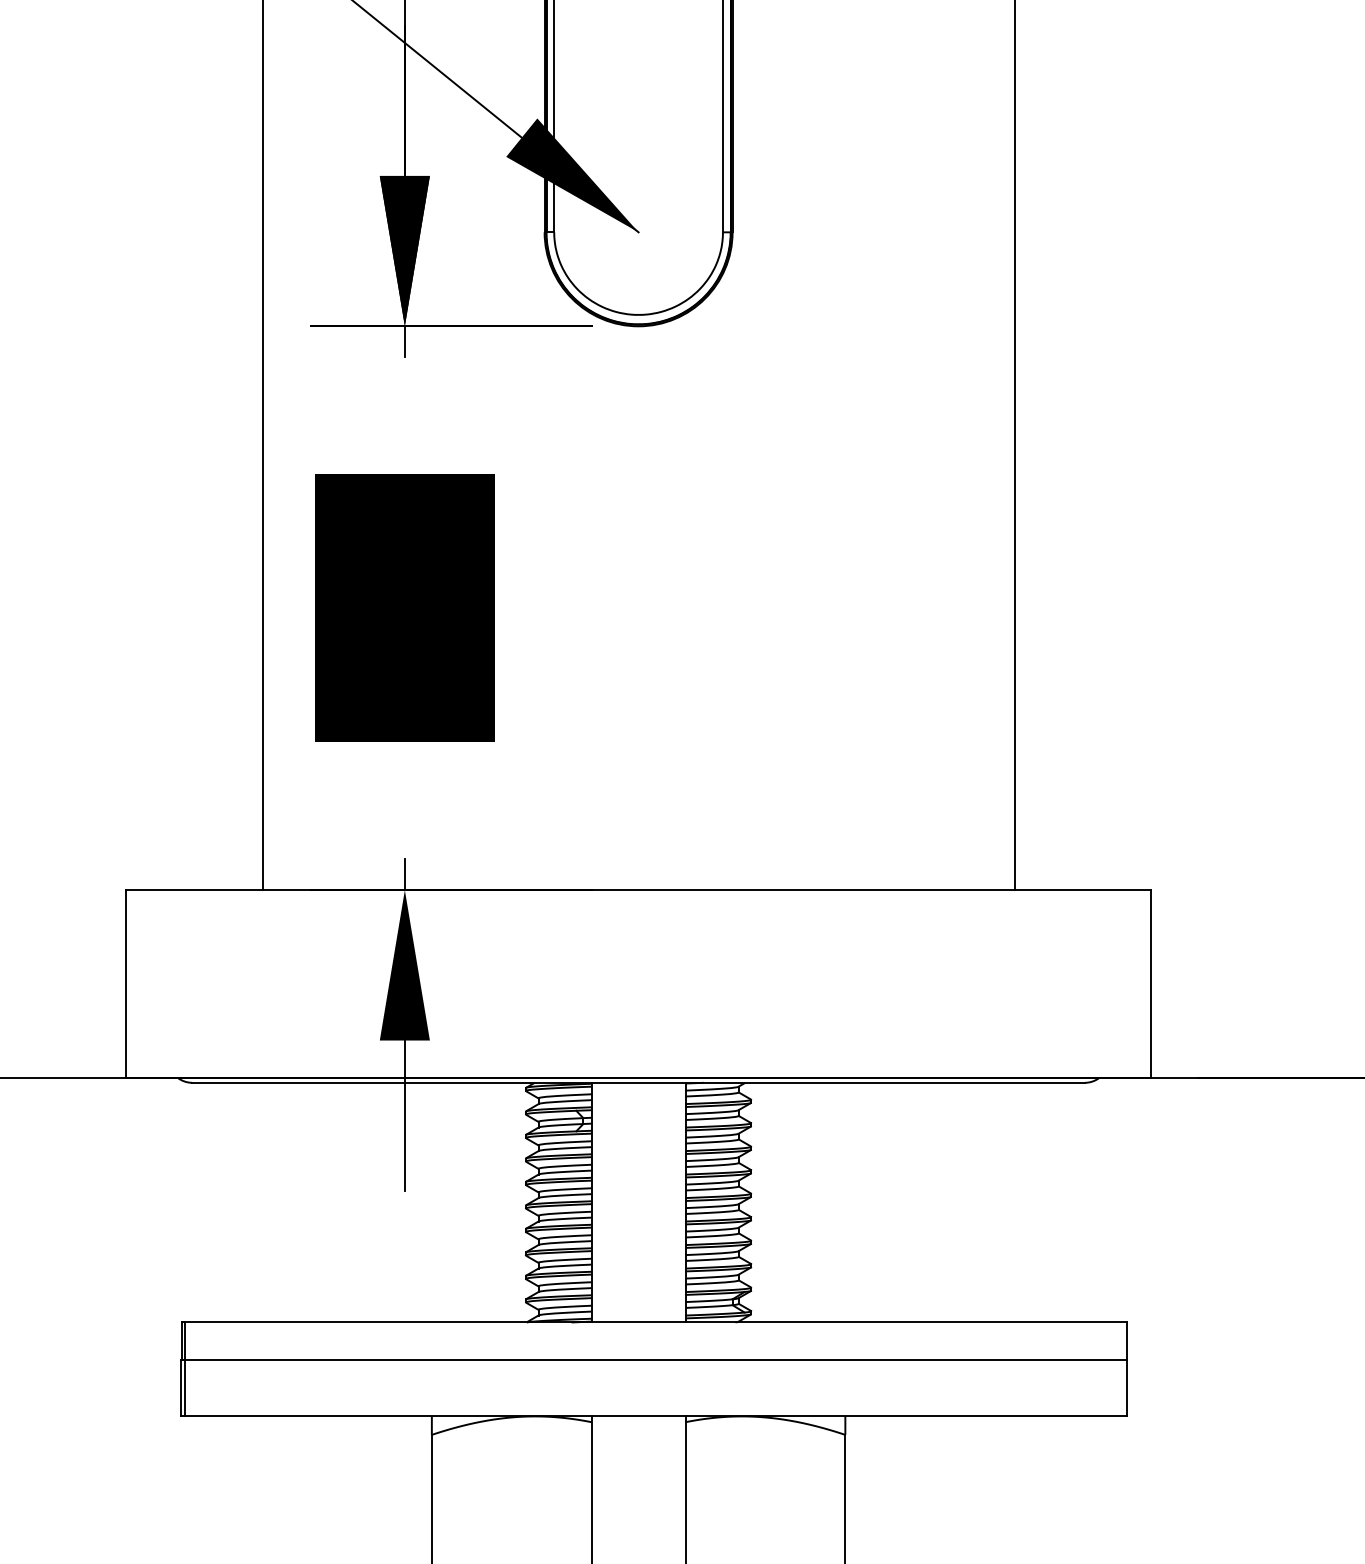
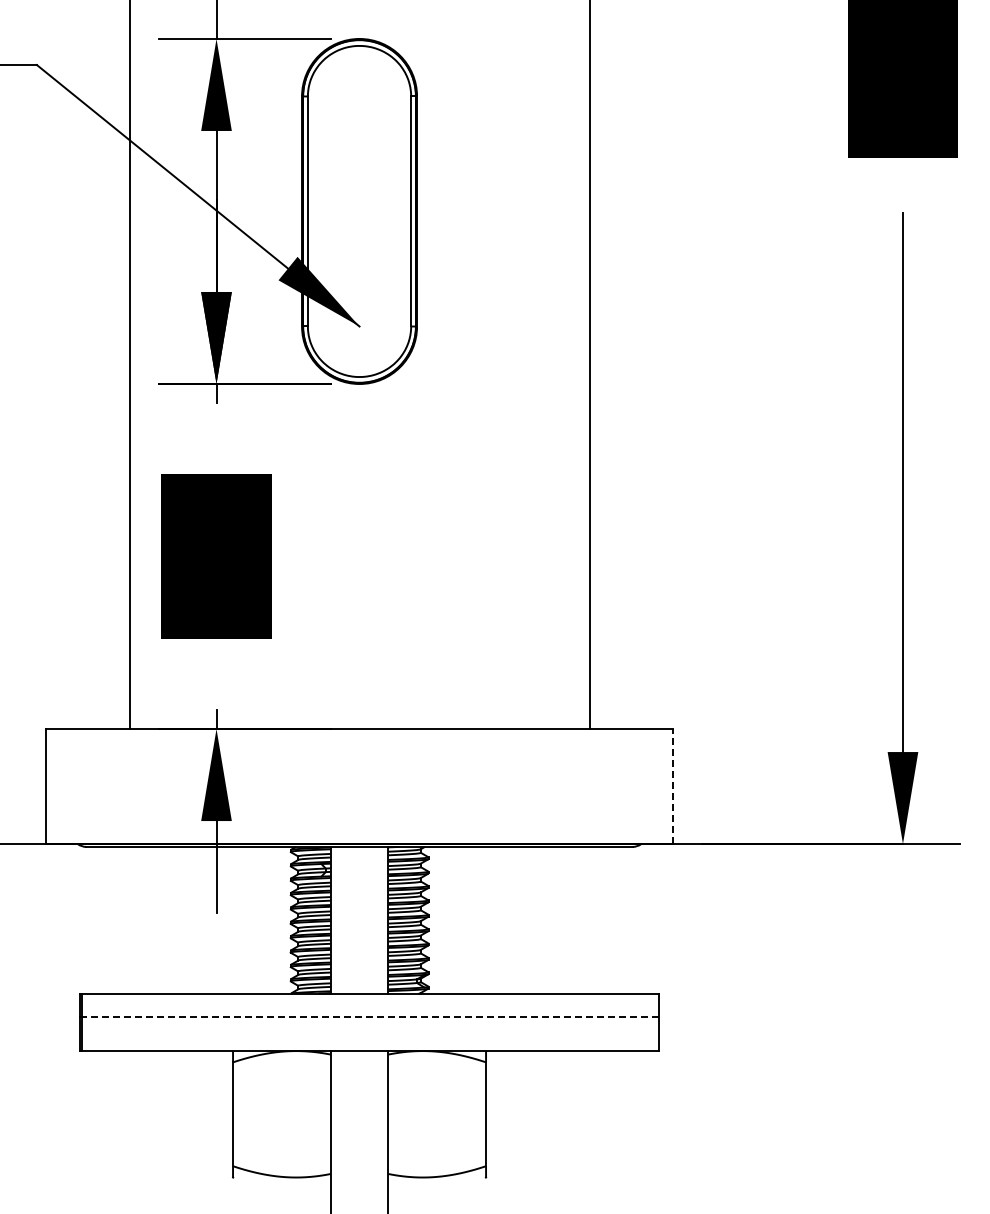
line: (1150, 984) -> (672, 786), solid -> dashed
line: (654, 1359) -> (369, 1016), solid -> dashed

